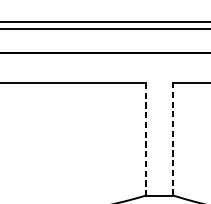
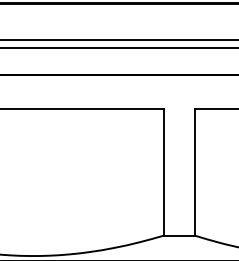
line: (173, 138) -> (194, 171), dashed -> solid
line: (146, 139) -> (164, 172), dashed -> solid

